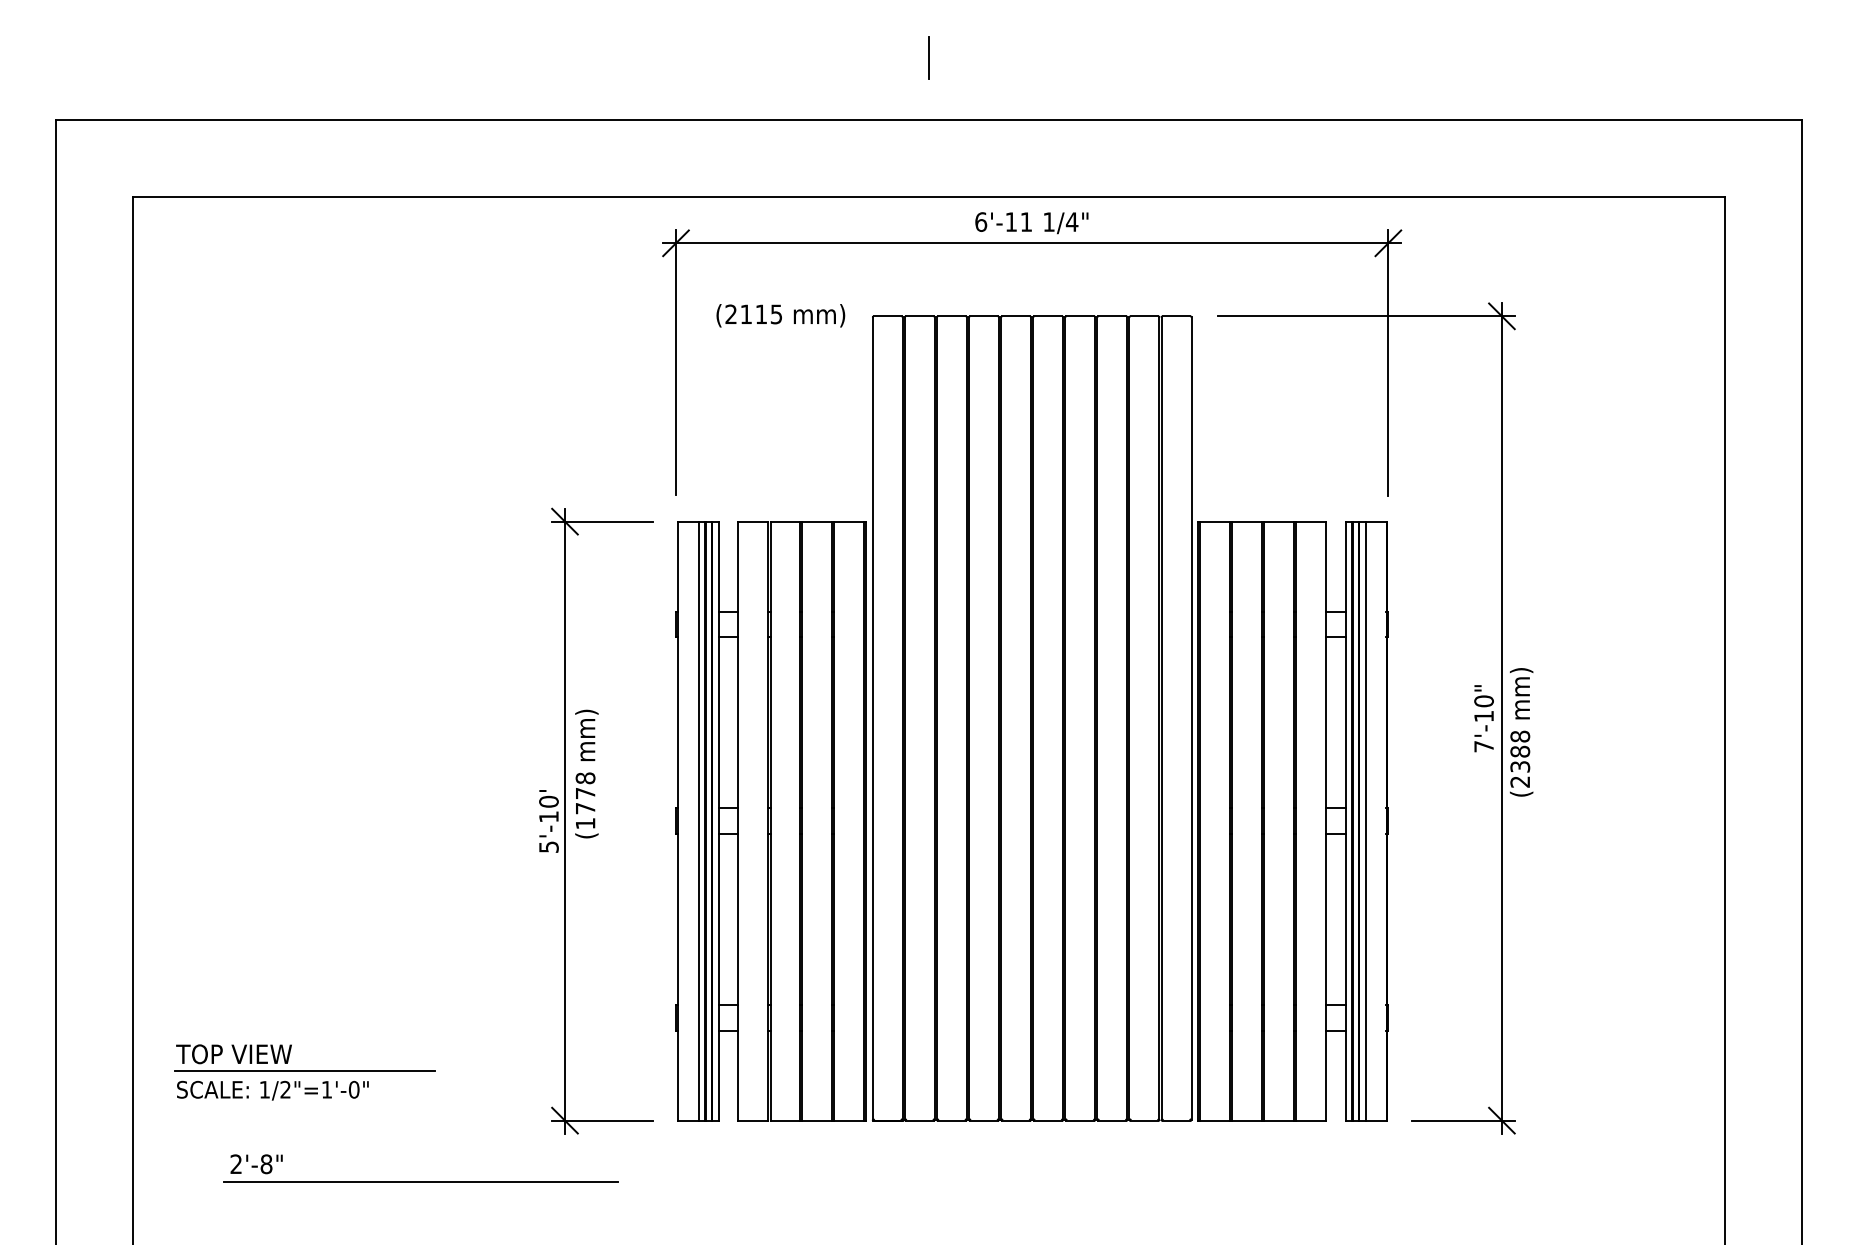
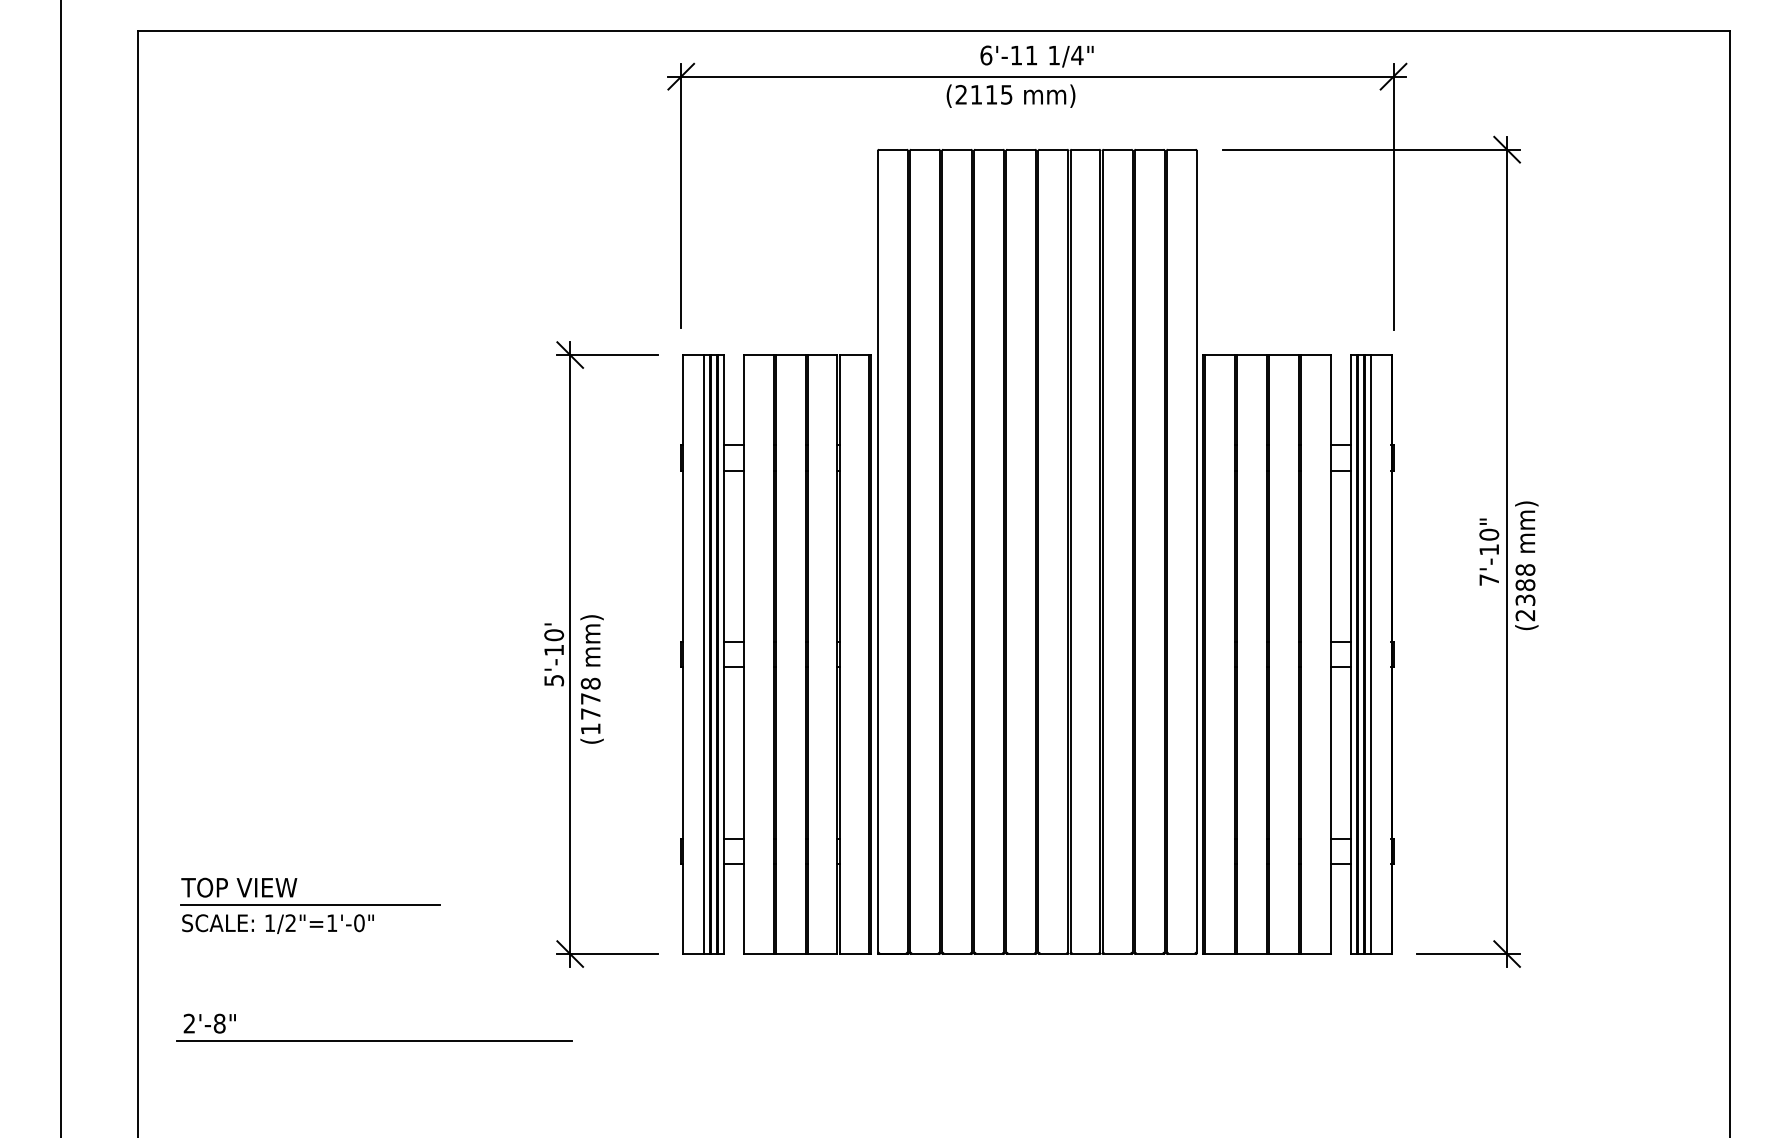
text: (780, 315) -> (1010, 95), moved
text: (586, 773) -> (591, 678), moved
part: (420, 1181) -> (373, 1040), moved

